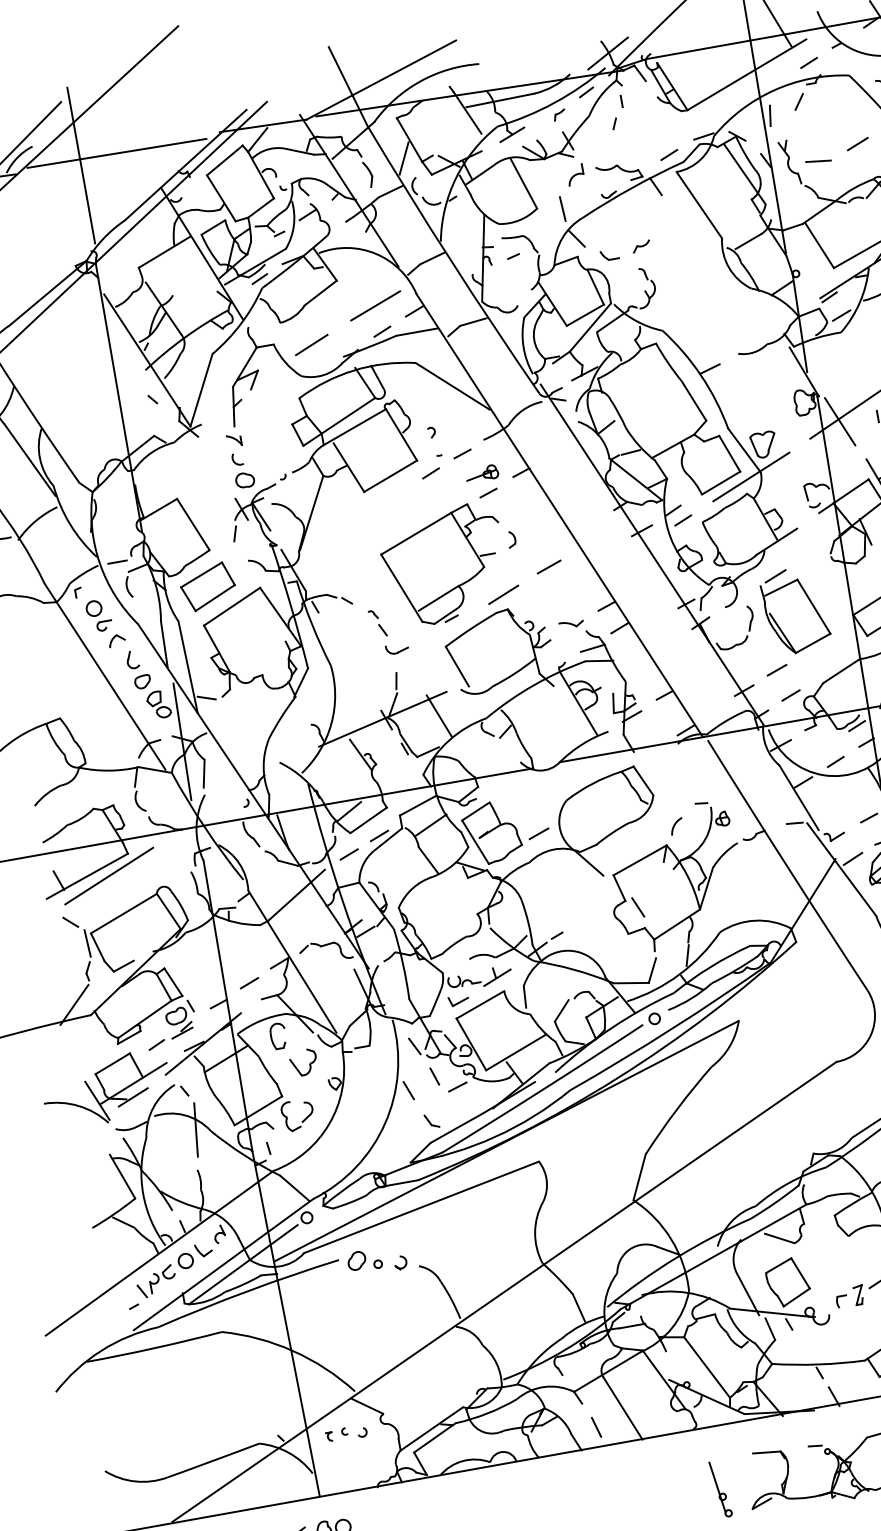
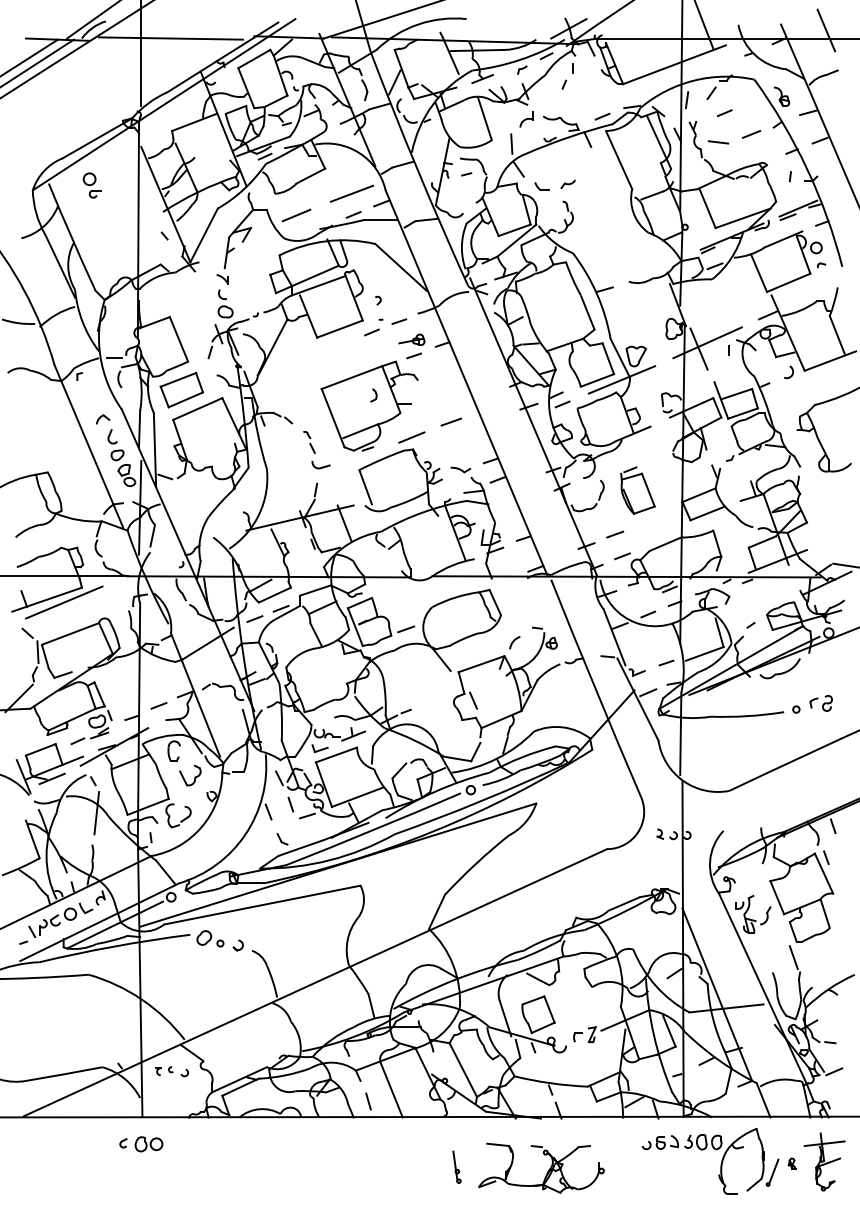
line: (808, 63) -> (724, 113), moved
part: (511, 539) -> (373, 395), moved
part: (795, 610) -> (637, 490), size x0.7
part: (97, 615) -> (91, 185), moved
part: (720, 1489) -> (456, 1167), size x0.7

